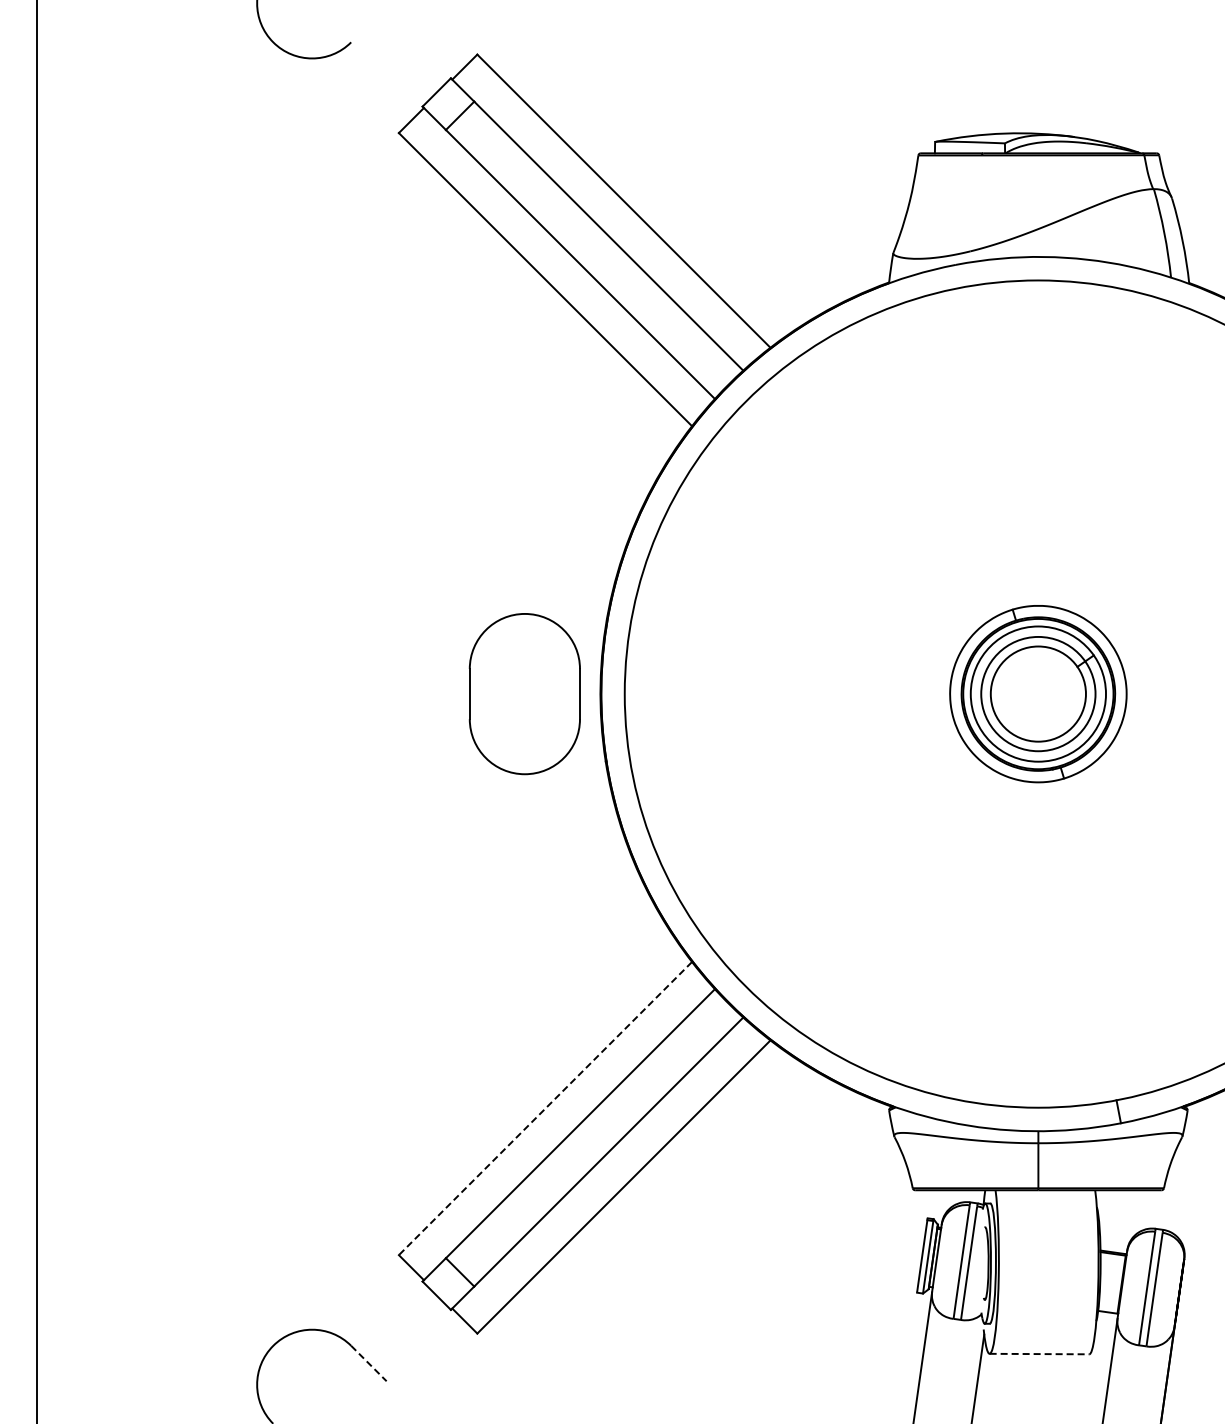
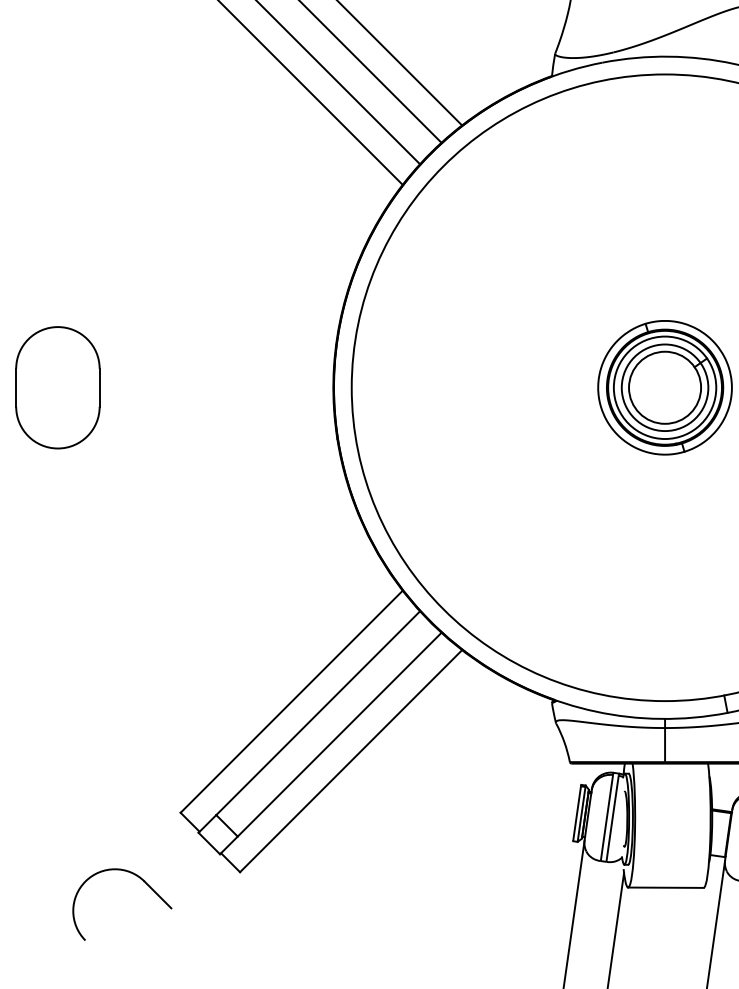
part: (524, 694) -> (57, 388), moved
line: (545, 1108) -> (291, 701), dashed -> solid
line: (1039, 1354) -> (665, 888), dashed -> solid
line: (369, 1363) -> (158, 894), dashed -> solid

